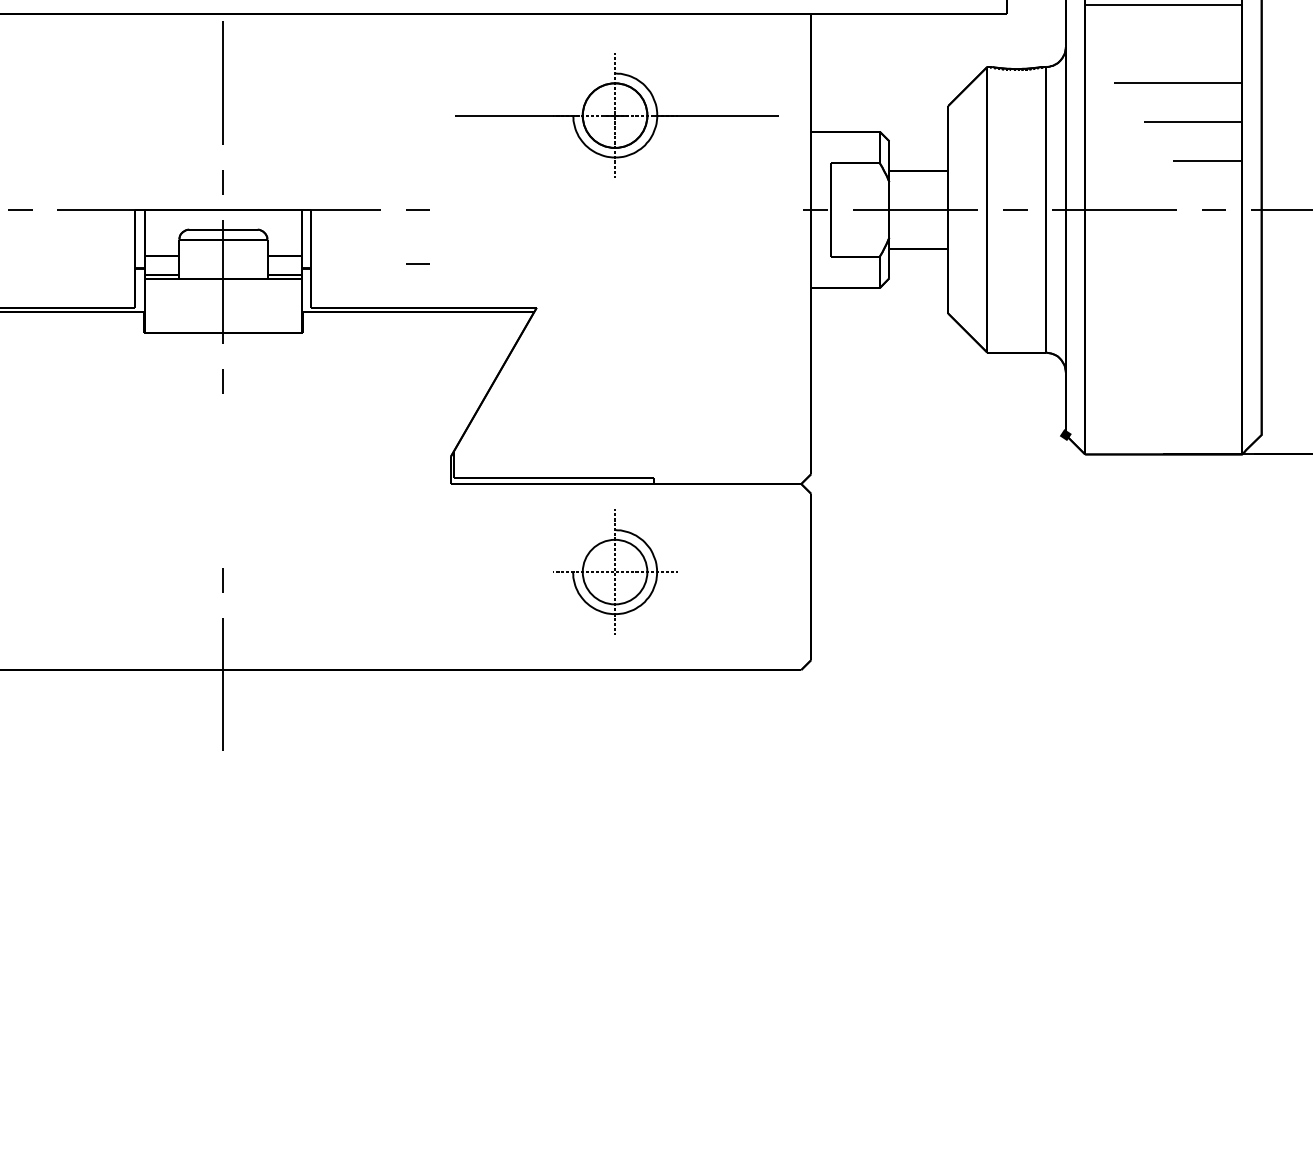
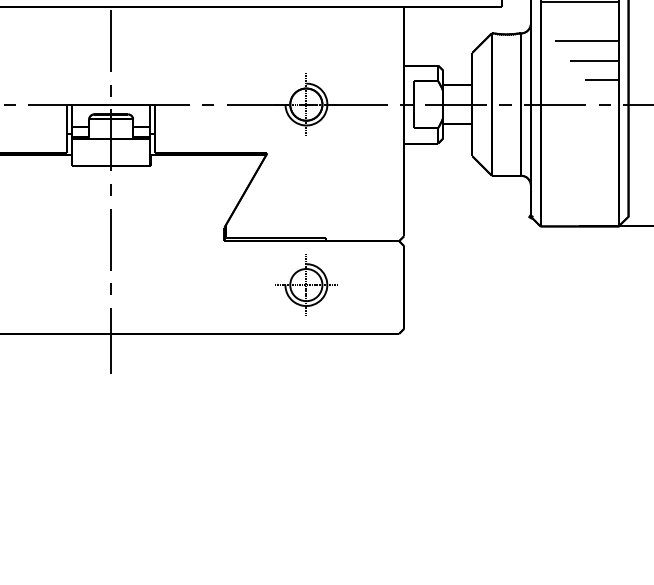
part: (617, 115) -> (307, 104), moved
line: (416, 263) -> (207, 131), removed
line: (222, 480) -> (110, 239), added

